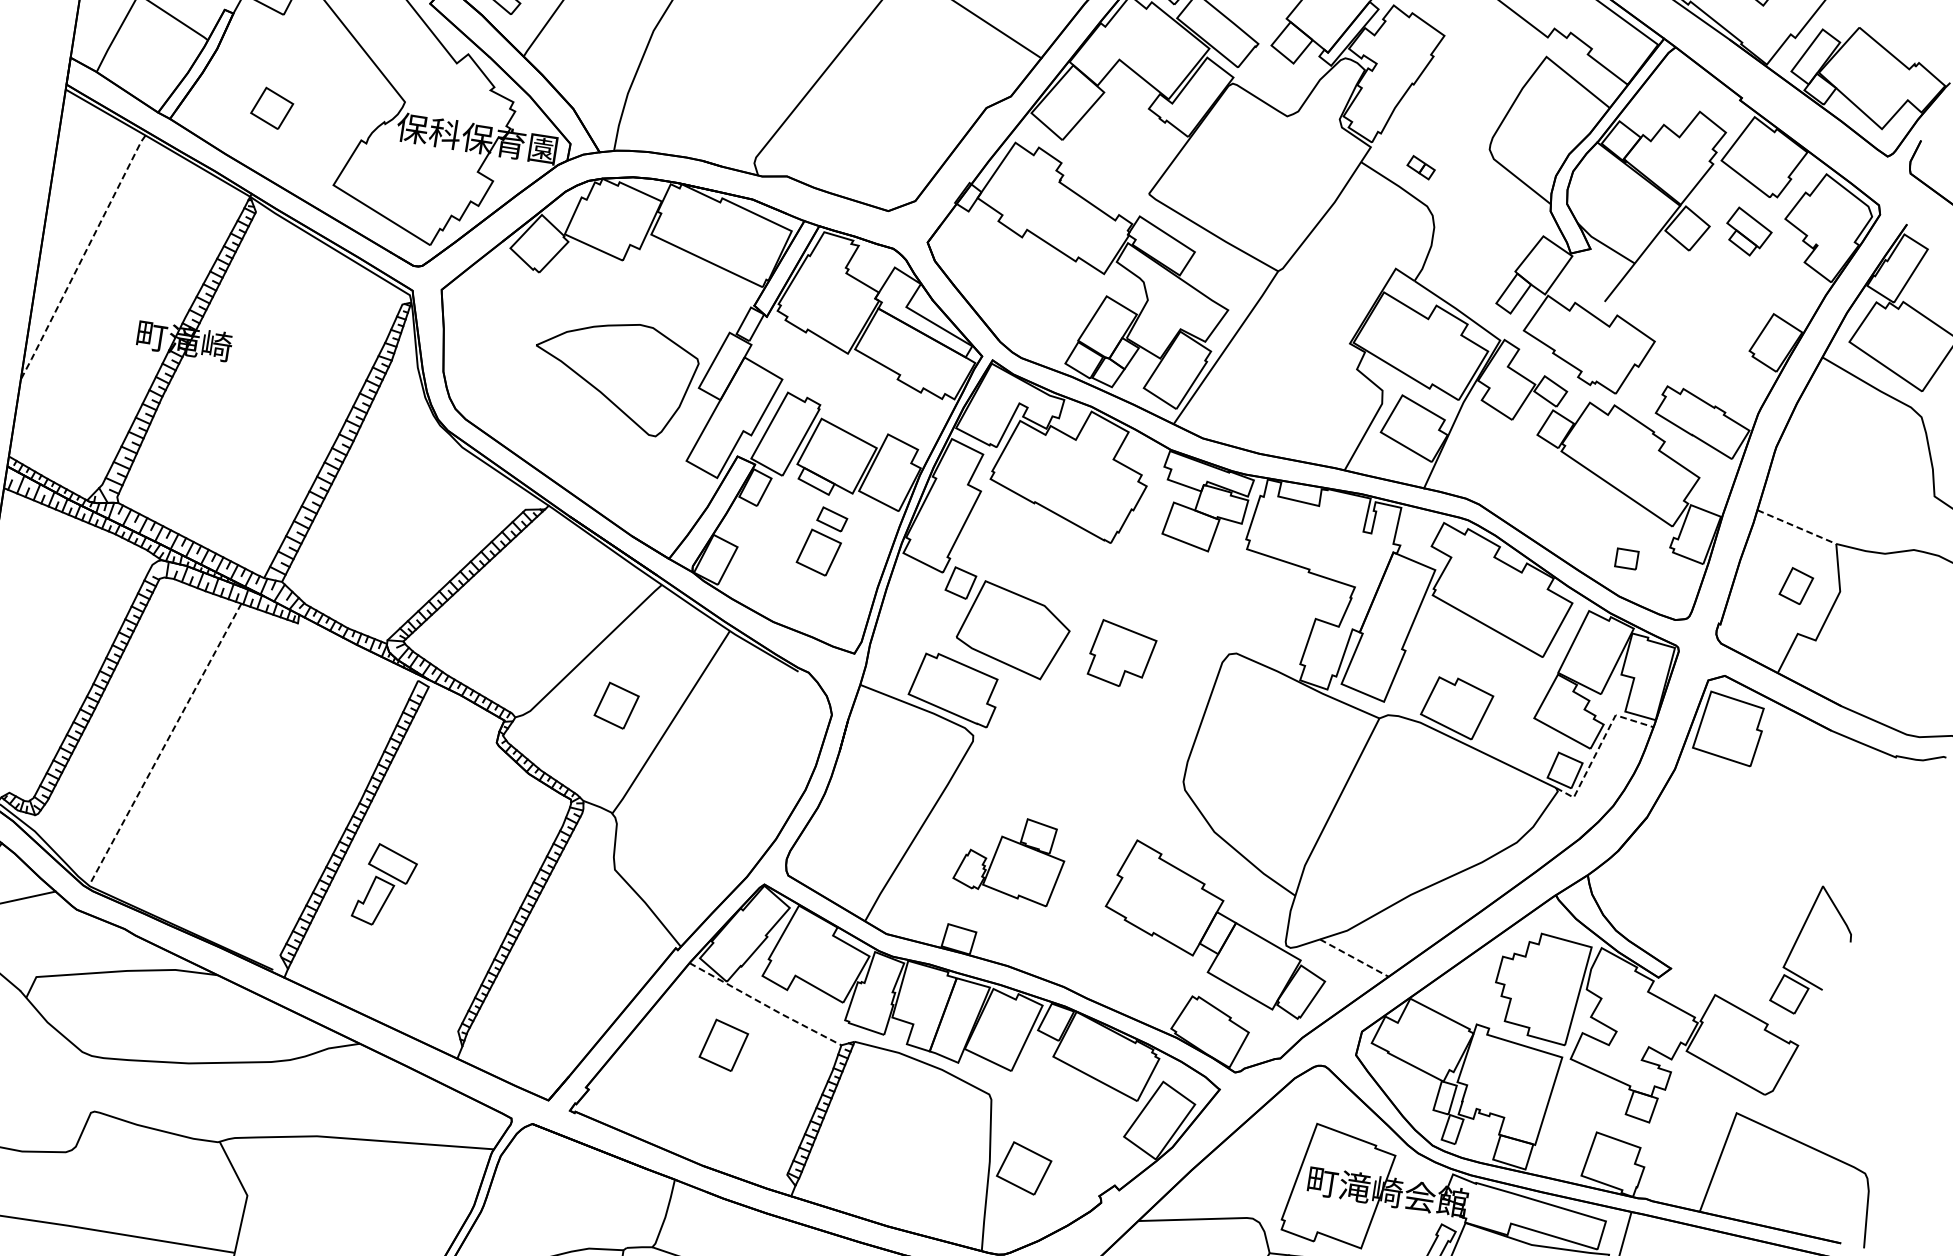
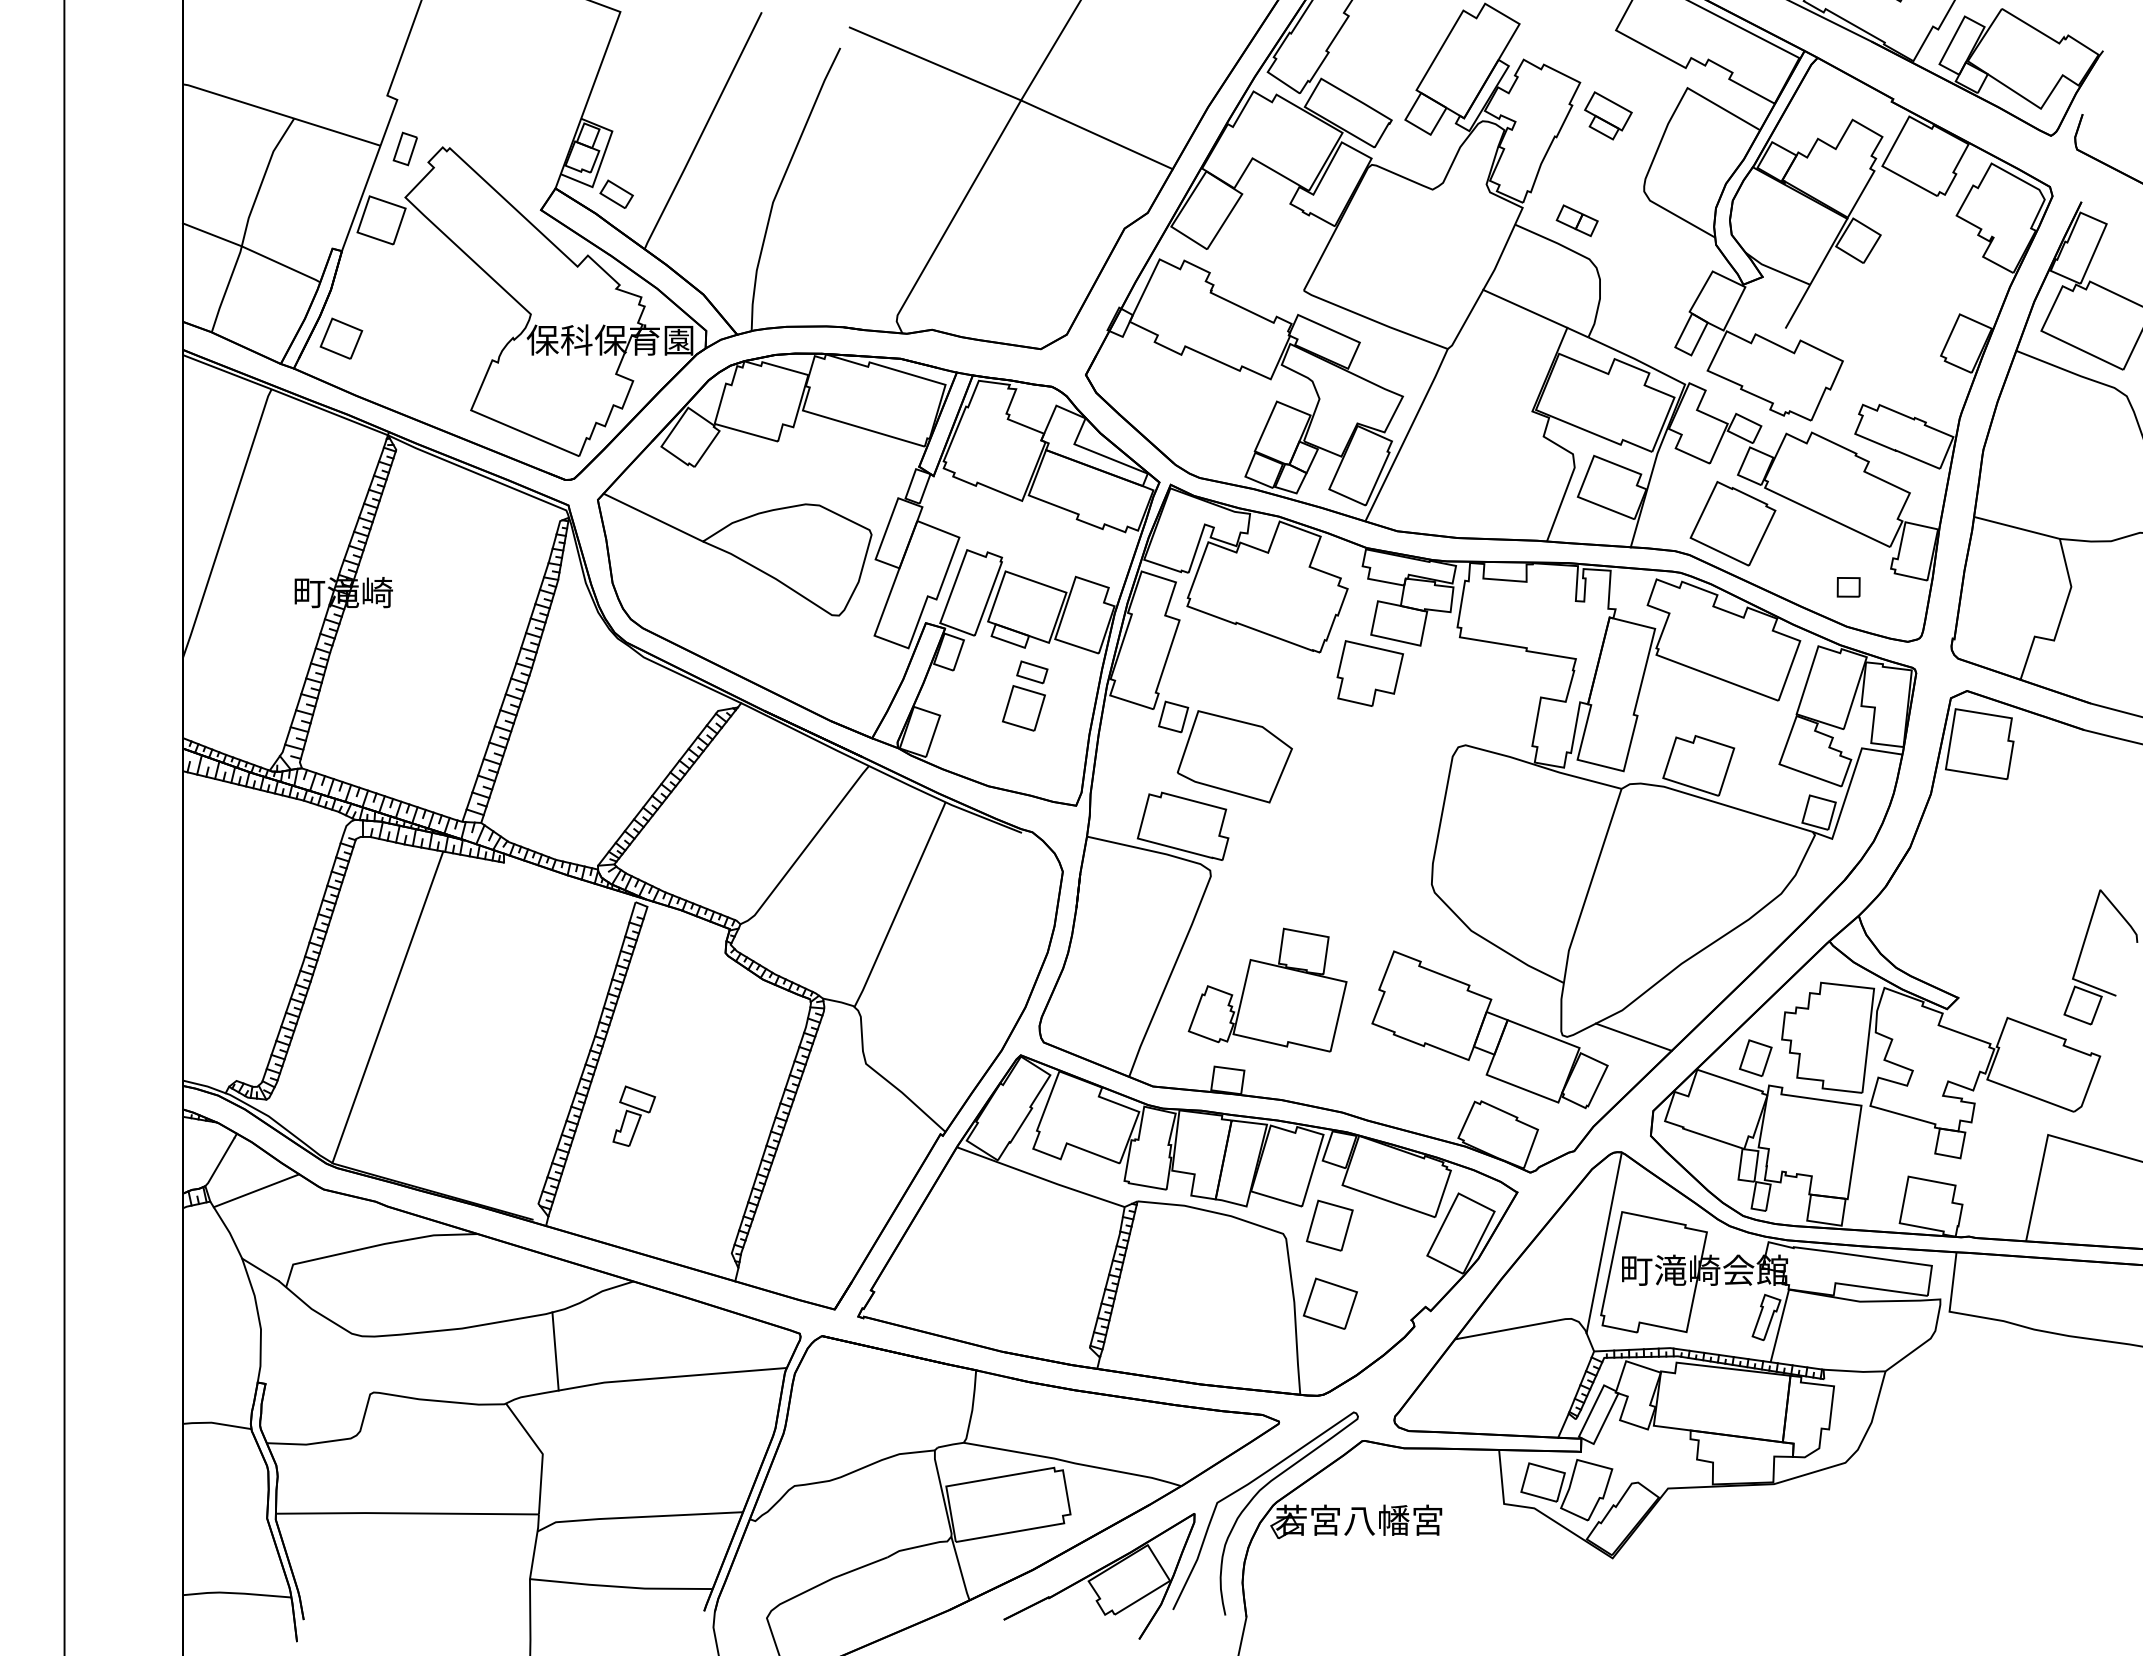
part: (272, 108) -> (341, 338), moved
part: (1420, 167) -> (1576, 220), size x1.43
part: (1748, 231) -> (1608, 115), moved
line: (1358, 244) -> (1525, 308), added
line: (82, 257) -> (226, 523), dashed -> solid
line: (492, 314) -> (653, 517), added
part: (1525, 480) -> (1732, 523), added
line: (1797, 527) -> (2017, 528), dashed -> solid
part: (1796, 585) -> (1755, 1057), moved
part: (1122, 654) -> (1370, 673), moved
part: (616, 705) -> (841, 896), removed
line: (164, 744) -> (387, 1007), dashed -> solid
line: (1599, 747) -> (1850, 783), dashed -> solid
part: (1010, 858) -> (1267, 989), size x1.43
part: (385, 884) -> (634, 1115), size x0.71
line: (1354, 958) -> (1634, 1037), dashed -> solid
line: (765, 1005) -> (1040, 1178), dashed -> solid
part: (723, 1045) -> (1329, 1225), moved
line: (274, 1099) -> (555, 1351), added
line: (1294, 1150) -> (1603, 1242), added

